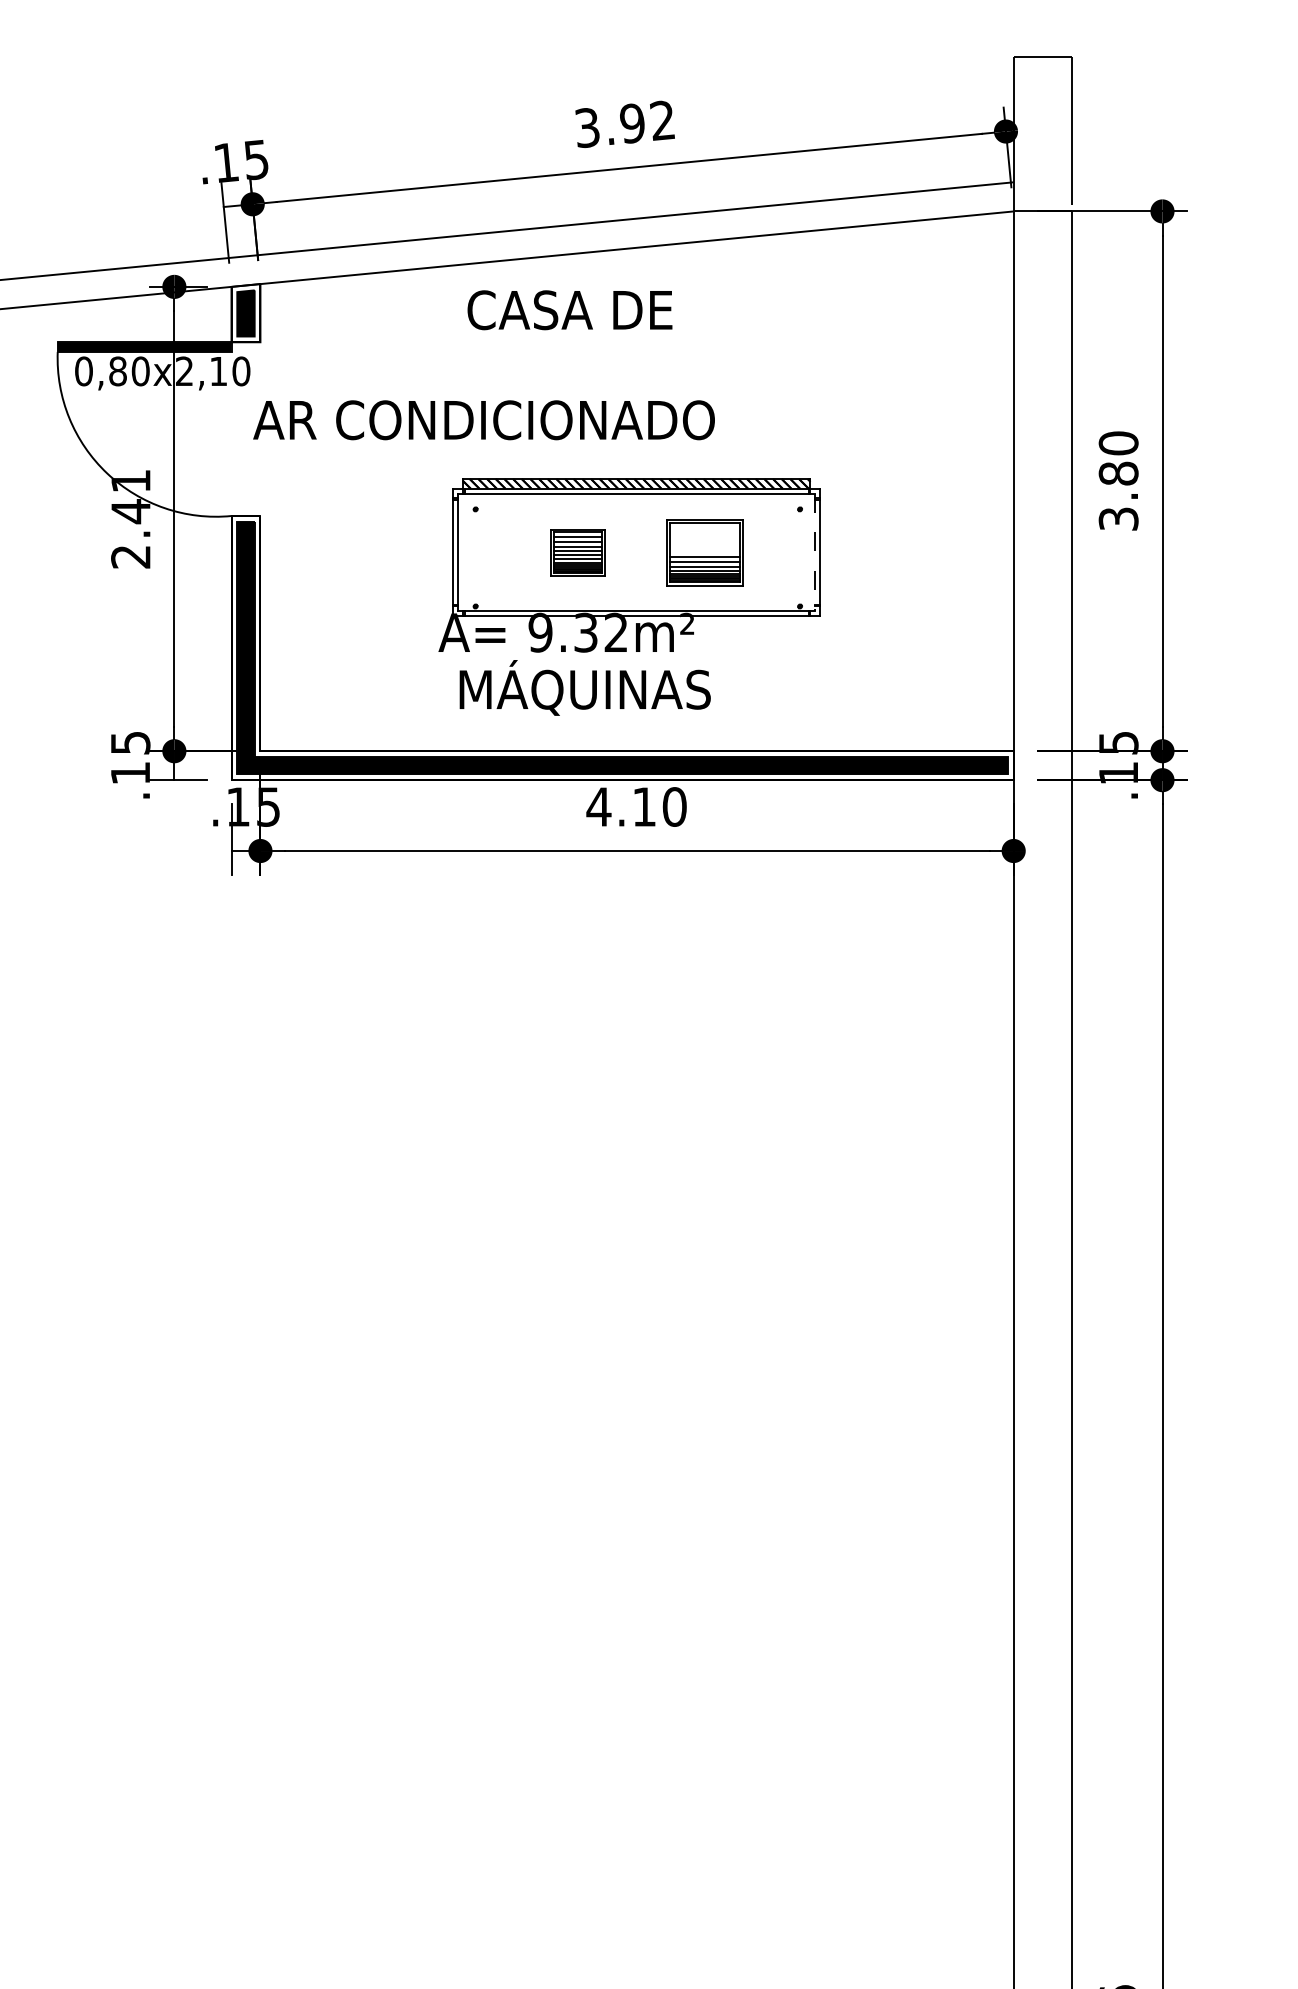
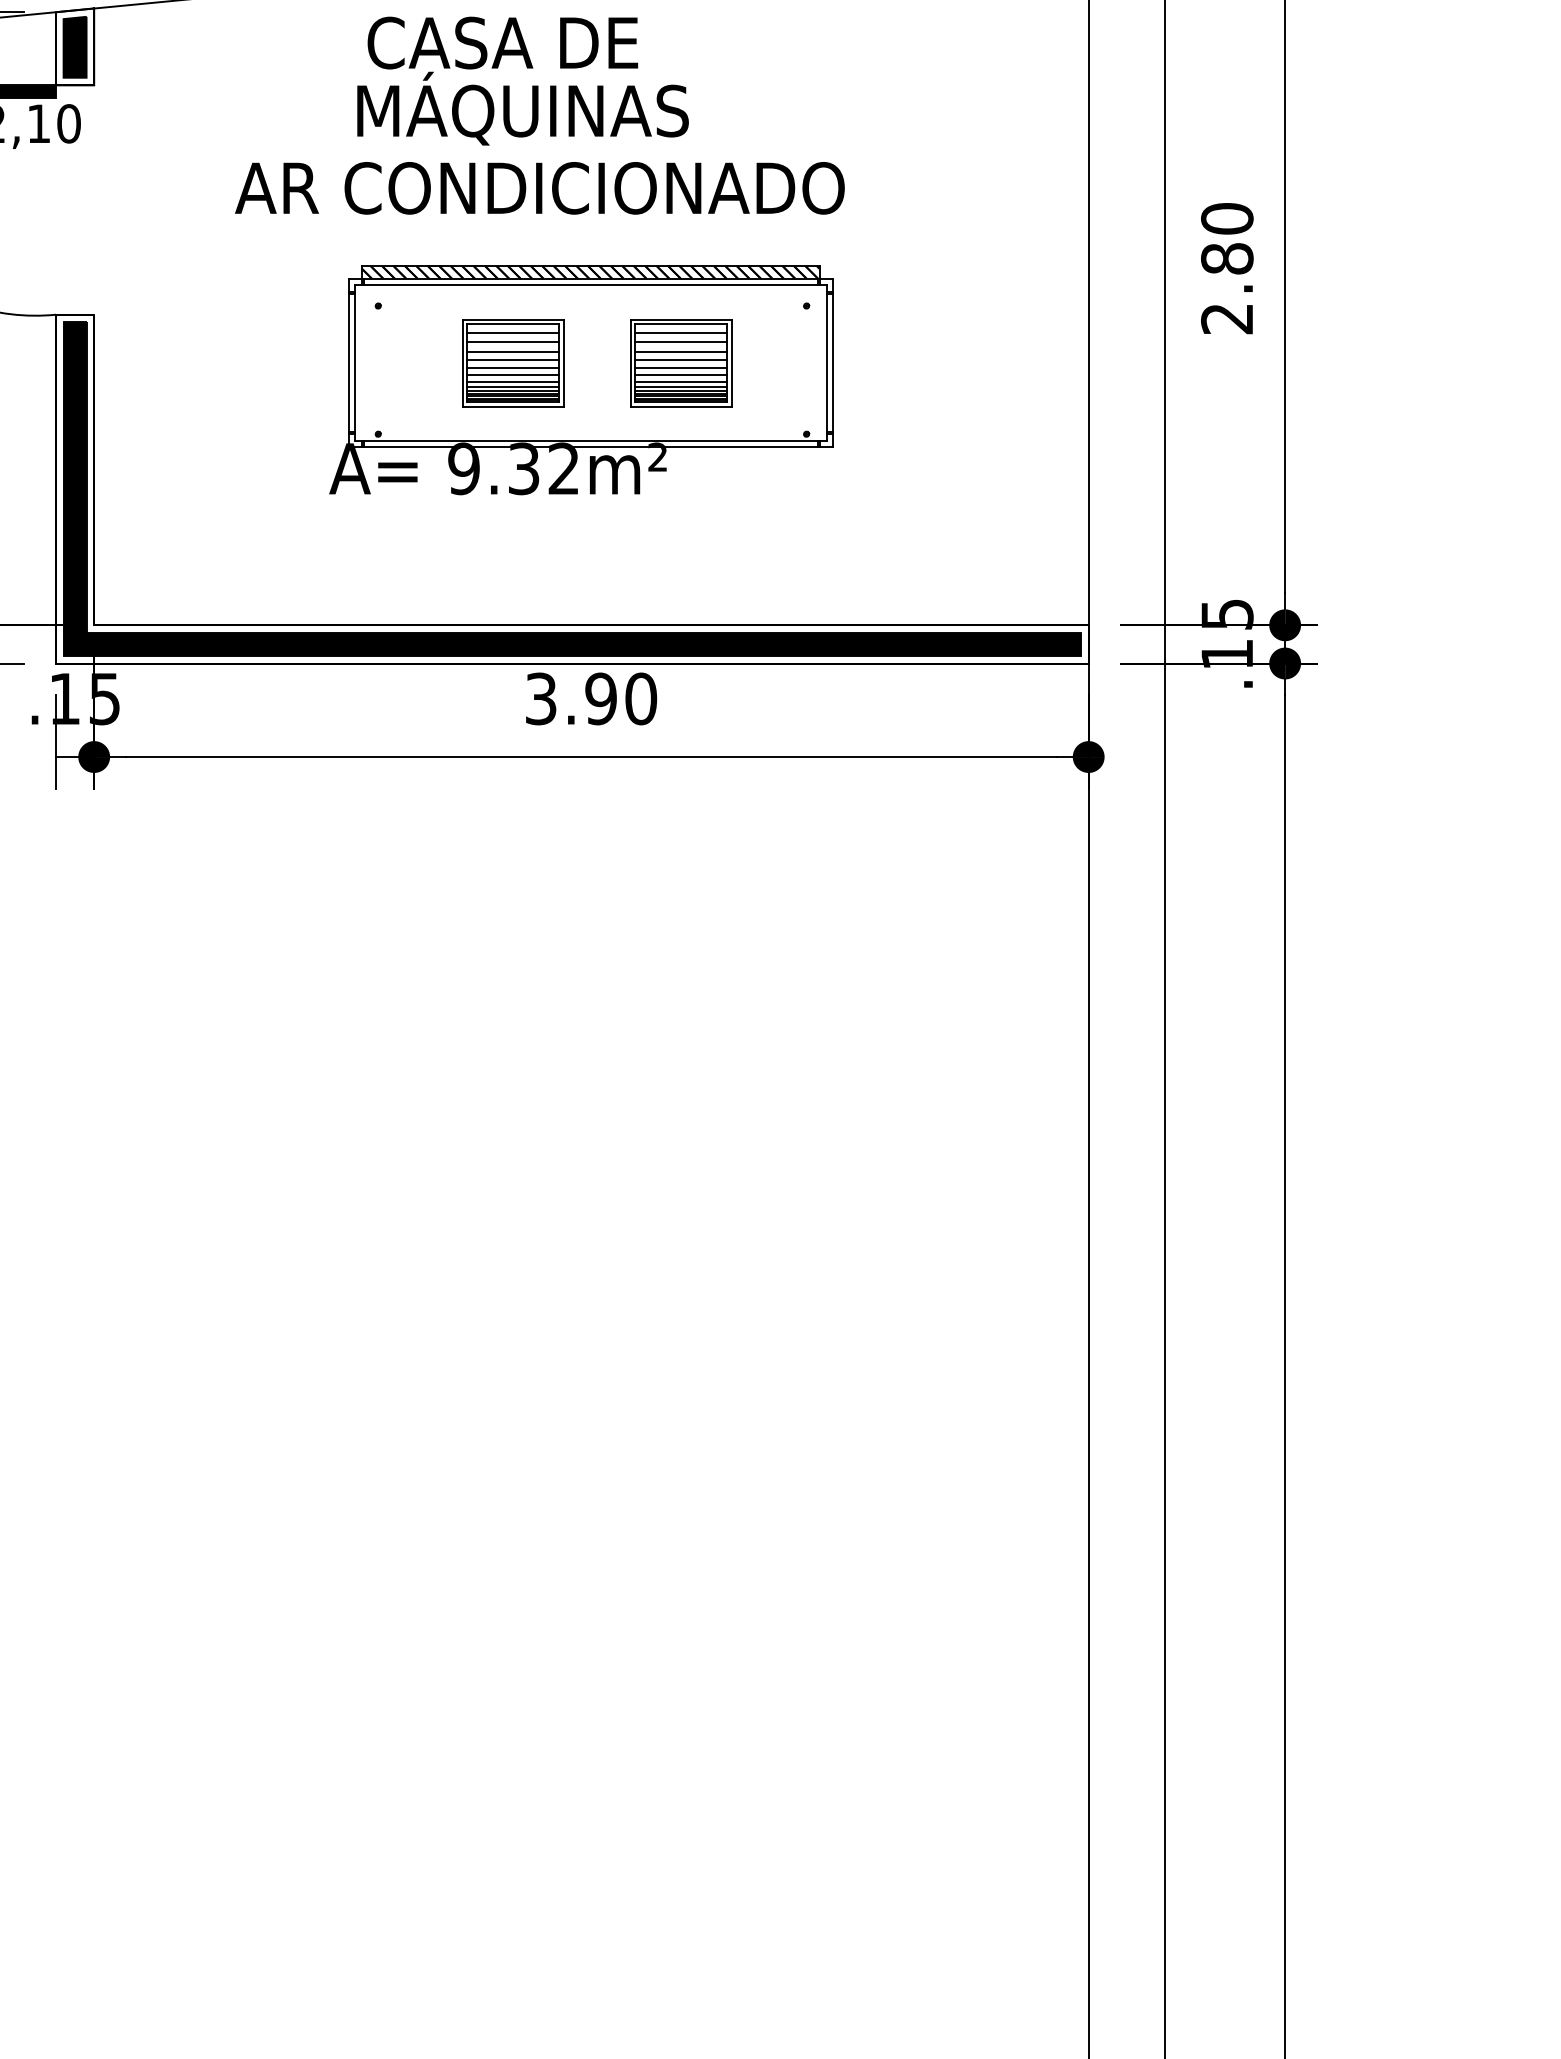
text: (483, 420) -> (539, 188), moved
text: (1118, 518) -> (1227, 318), 3.80 -> 2.80
line: (704, 529) -> (680, 332), added
line: (704, 537) -> (680, 343), added
line: (704, 544) -> (680, 352), added
line: (704, 550) -> (680, 360), added
part: (577, 552) -> (512, 362), size x1.43
line: (815, 552) -> (827, 362), dashed -> solid
text: (584, 687) -> (522, 108), moved
text: (621, 806) -> (570, 698), 4.10 -> 3.90

